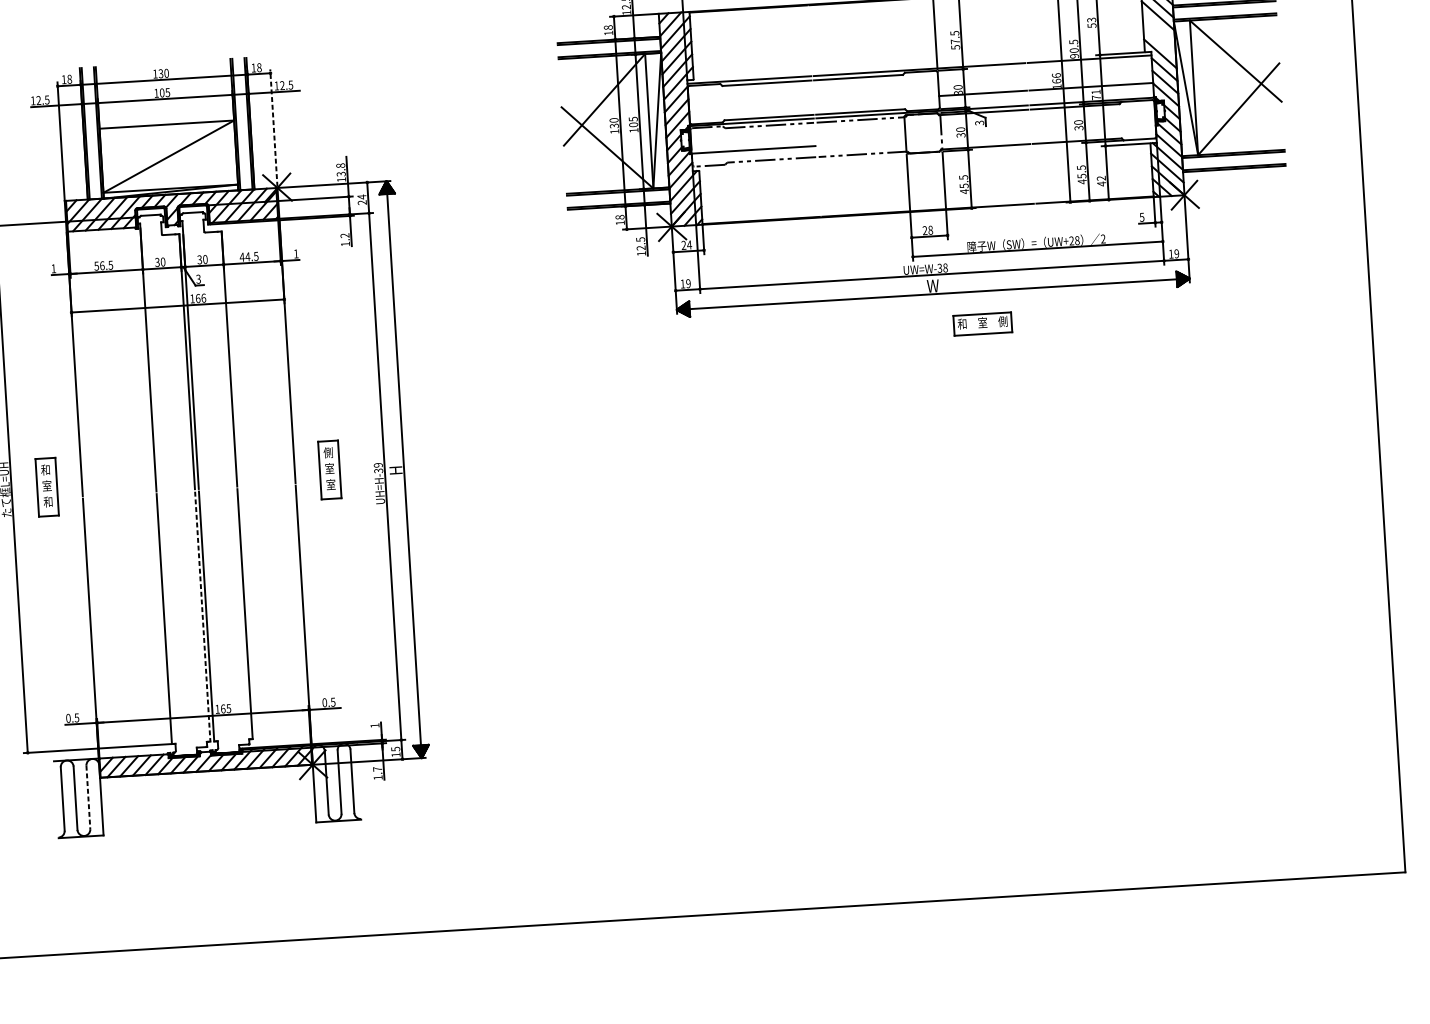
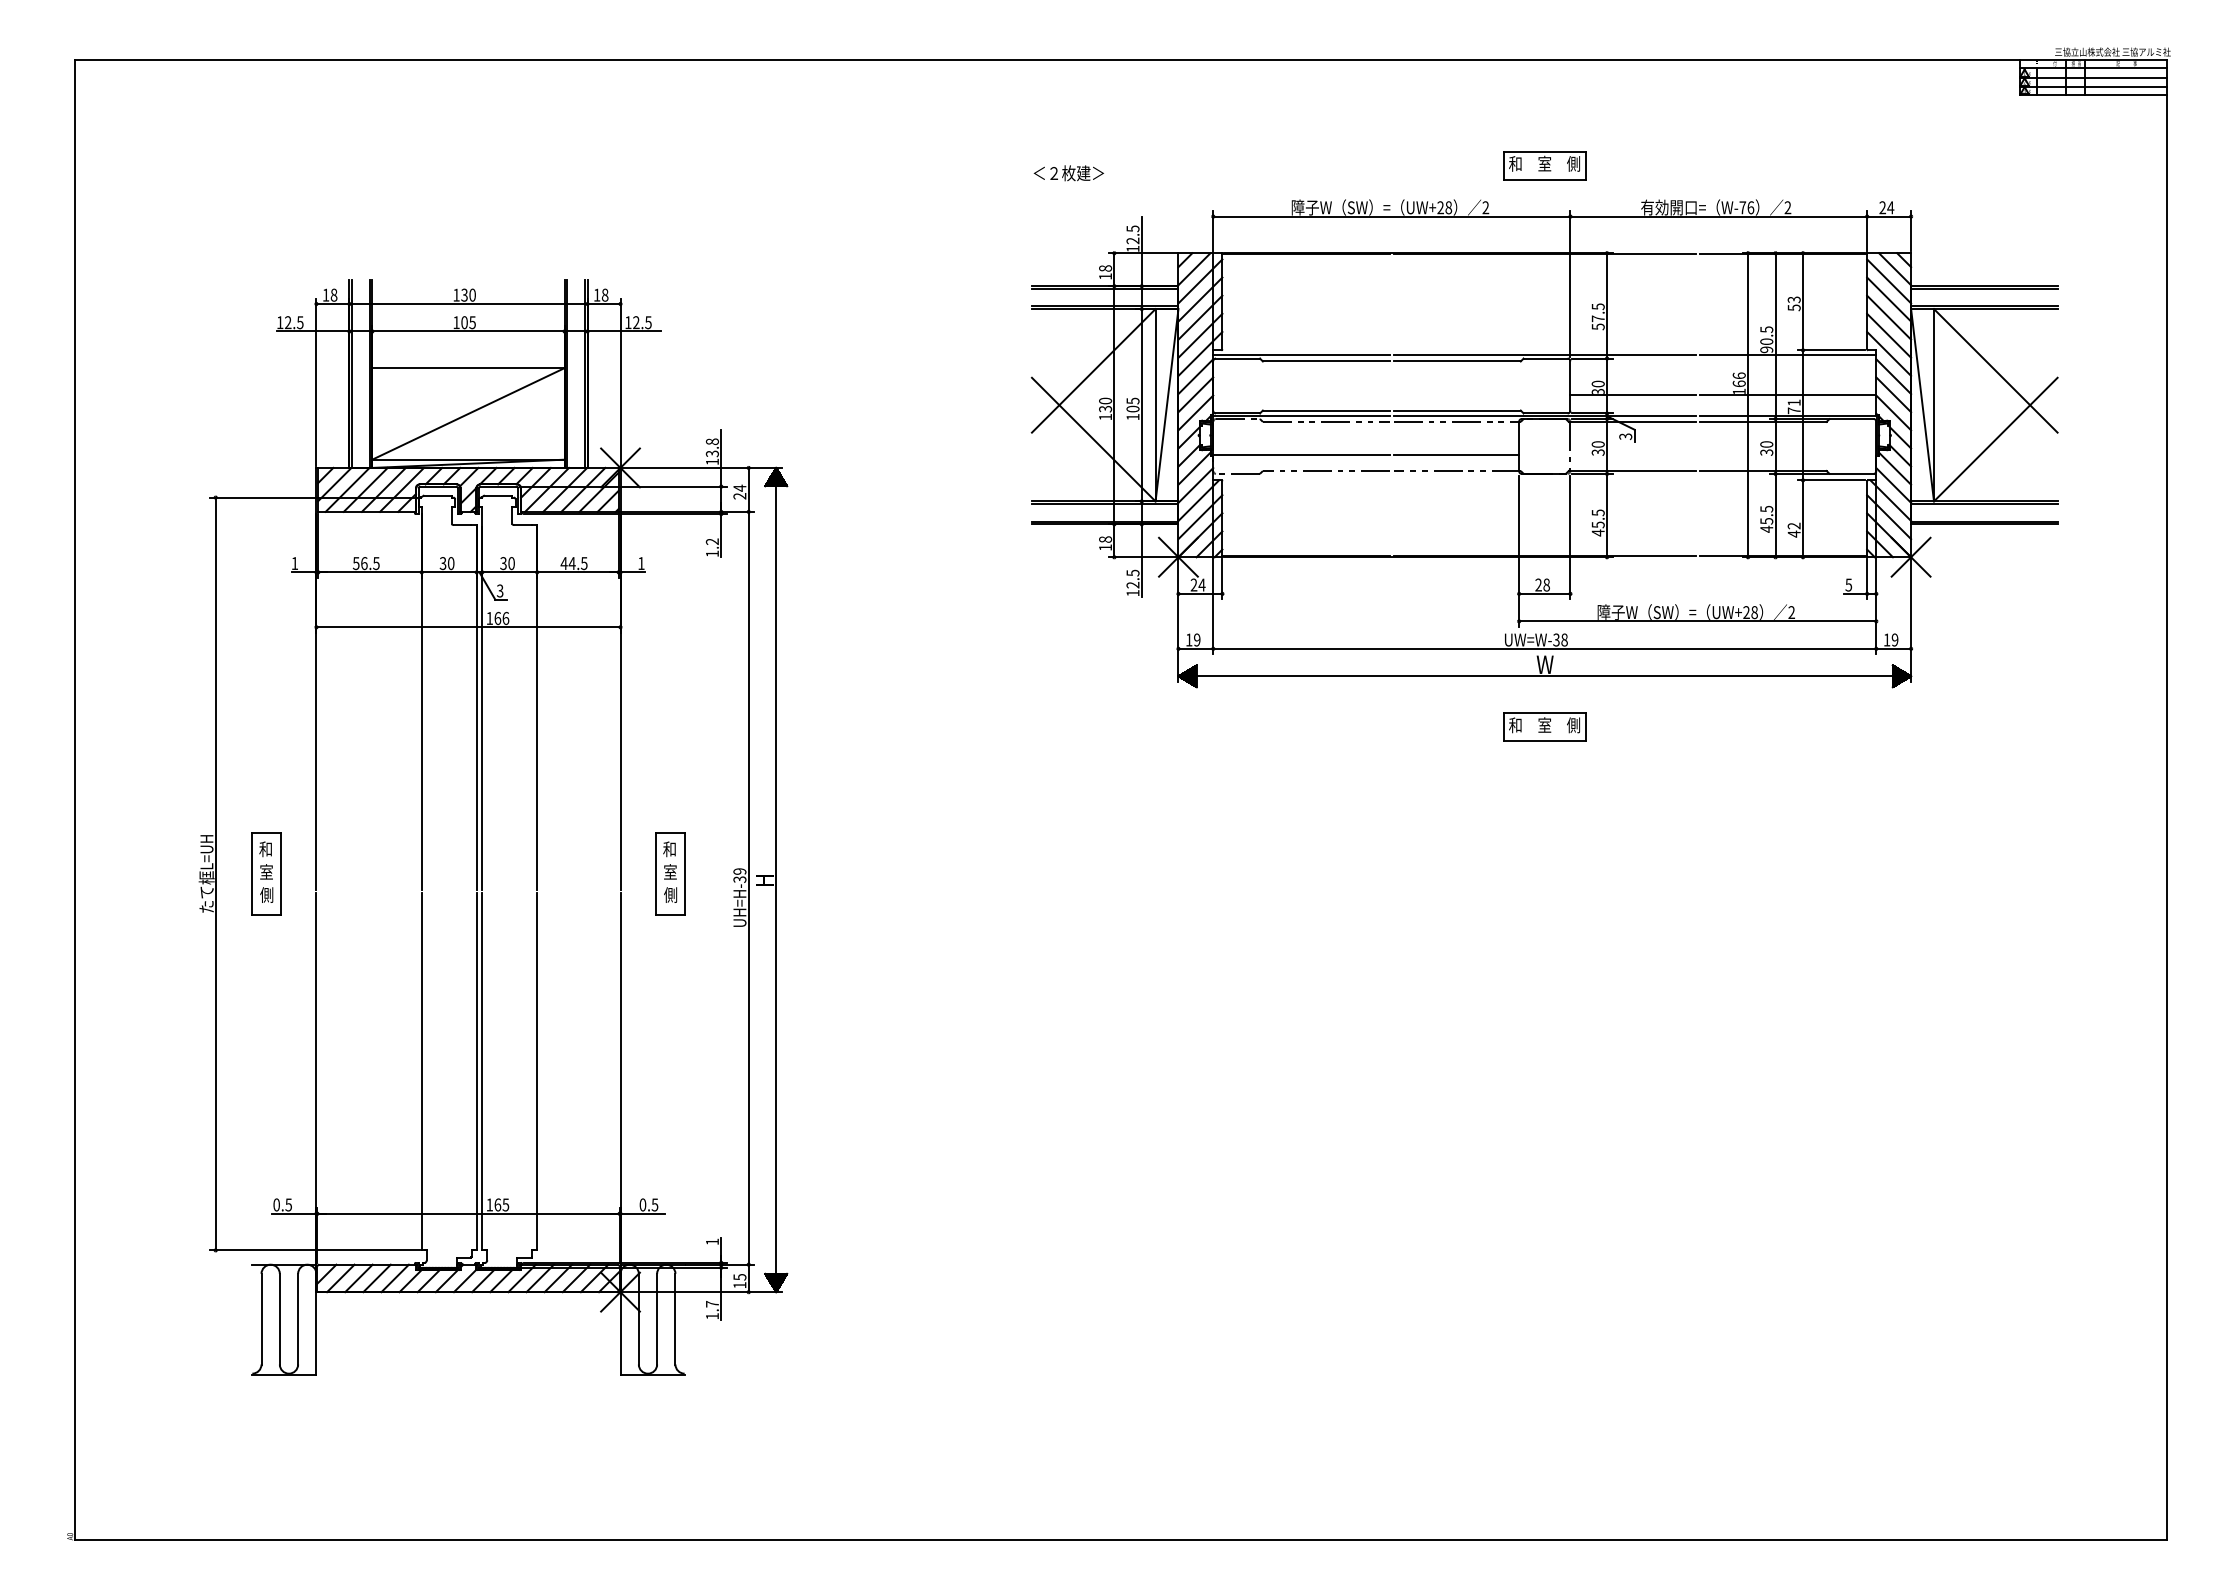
line: (1159, 28) -> (1889, 317), added
line: (1159, 40) -> (1889, 335), added
line: (273, 128) -> (620, 382), dashed -> solid
line: (862, 143) -> (1456, 455), added
part: (982, 323) -> (1544, 726), moved
text: (328, 452) -> (669, 849), 側 -> 和
text: (330, 484) -> (670, 894), 室 -> 側
text: (48, 501) -> (266, 894), 和 -> 側
line: (202, 616) -> (476, 1071), dashed -> solid
line: (88, 797) -> (298, 1319), dashed -> solid

